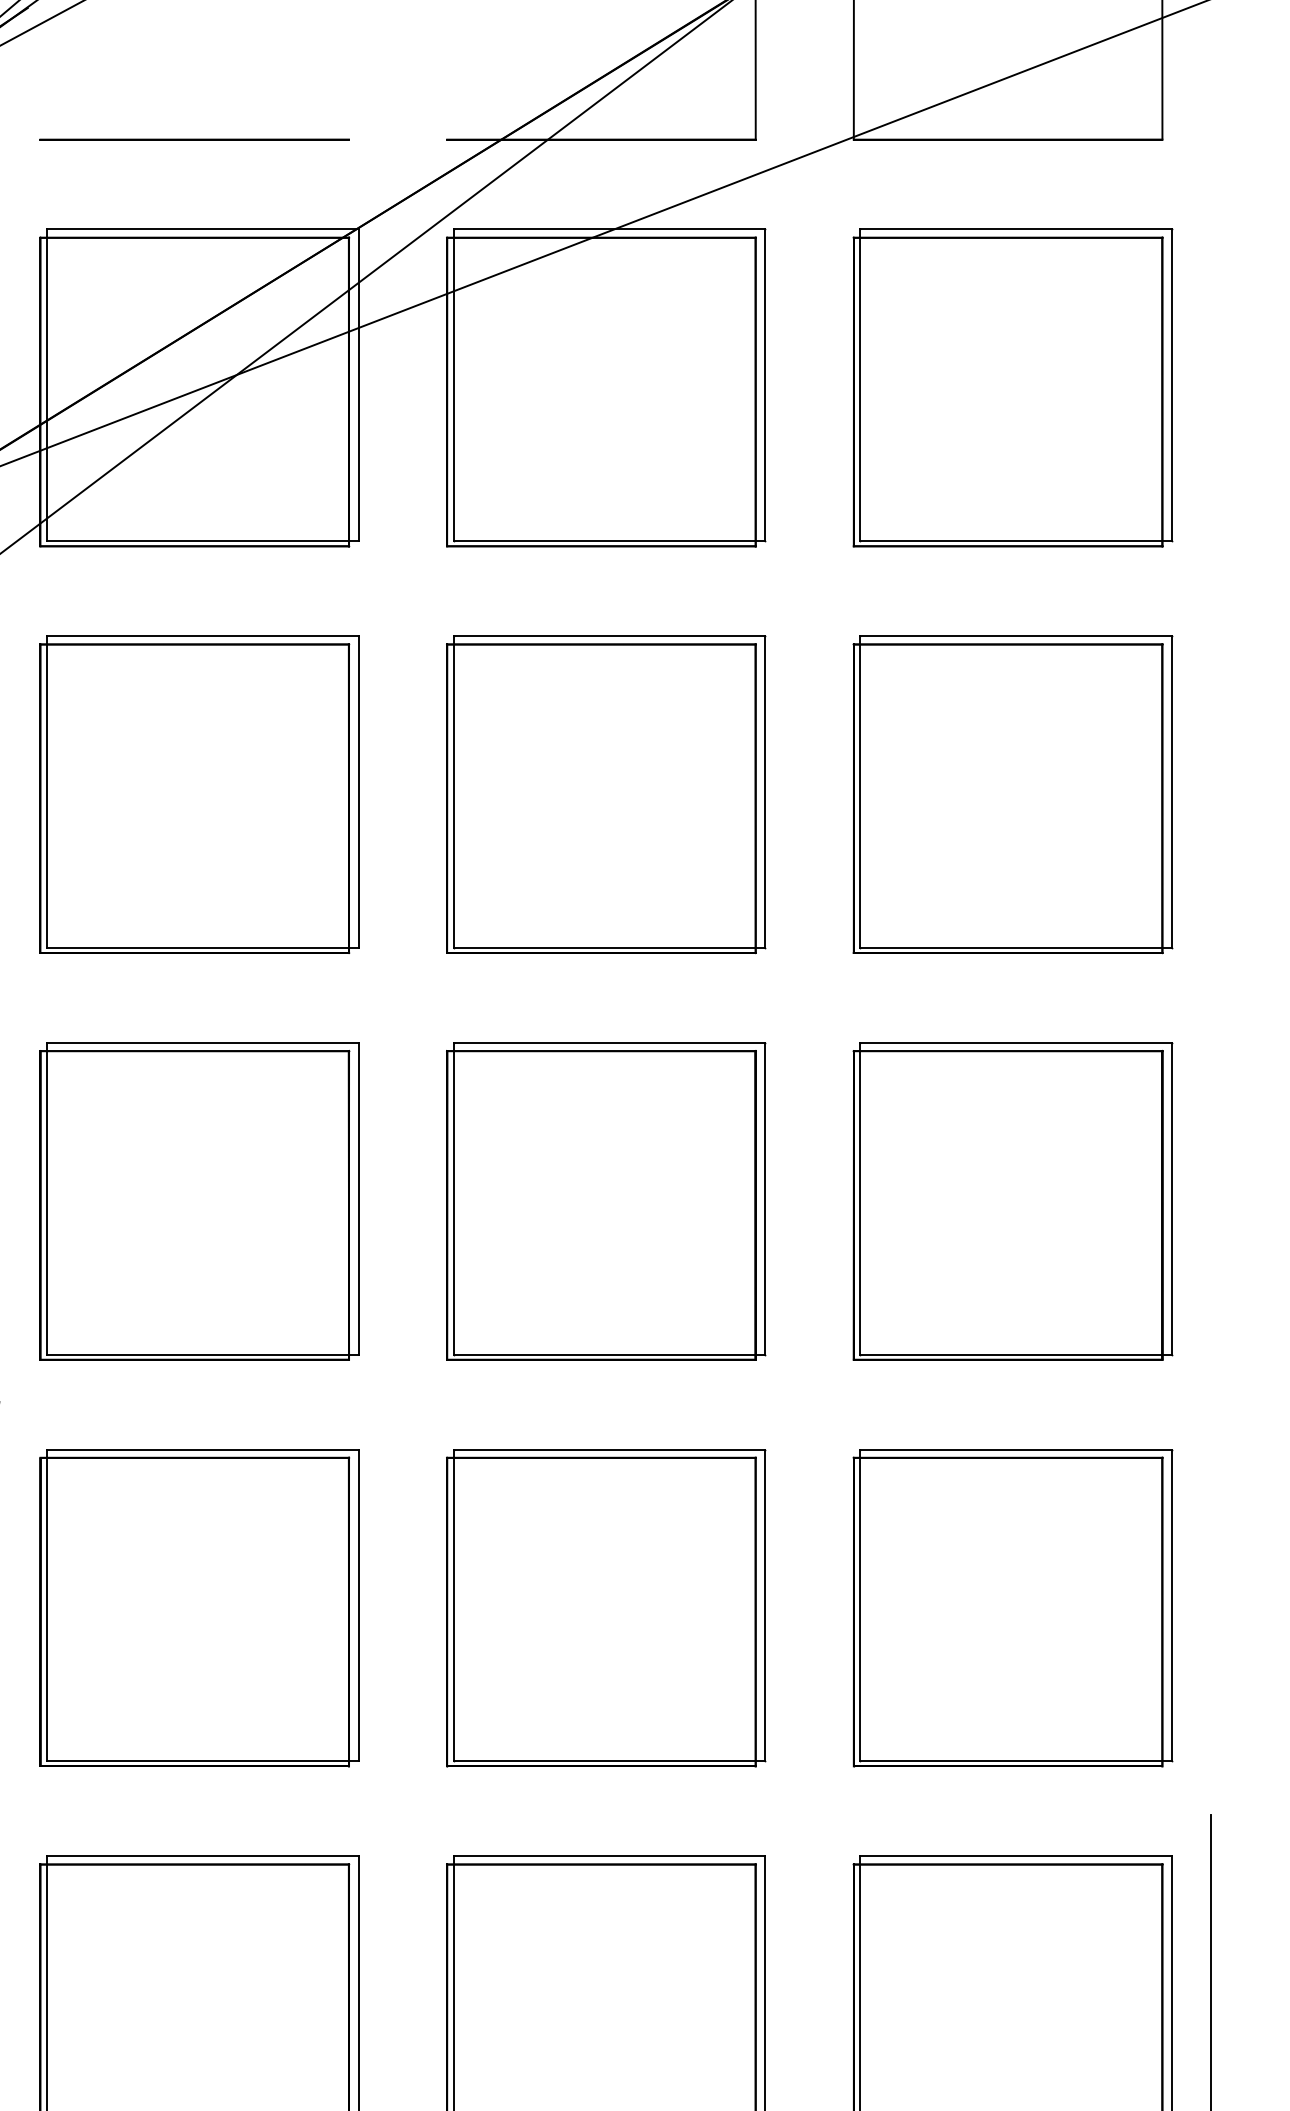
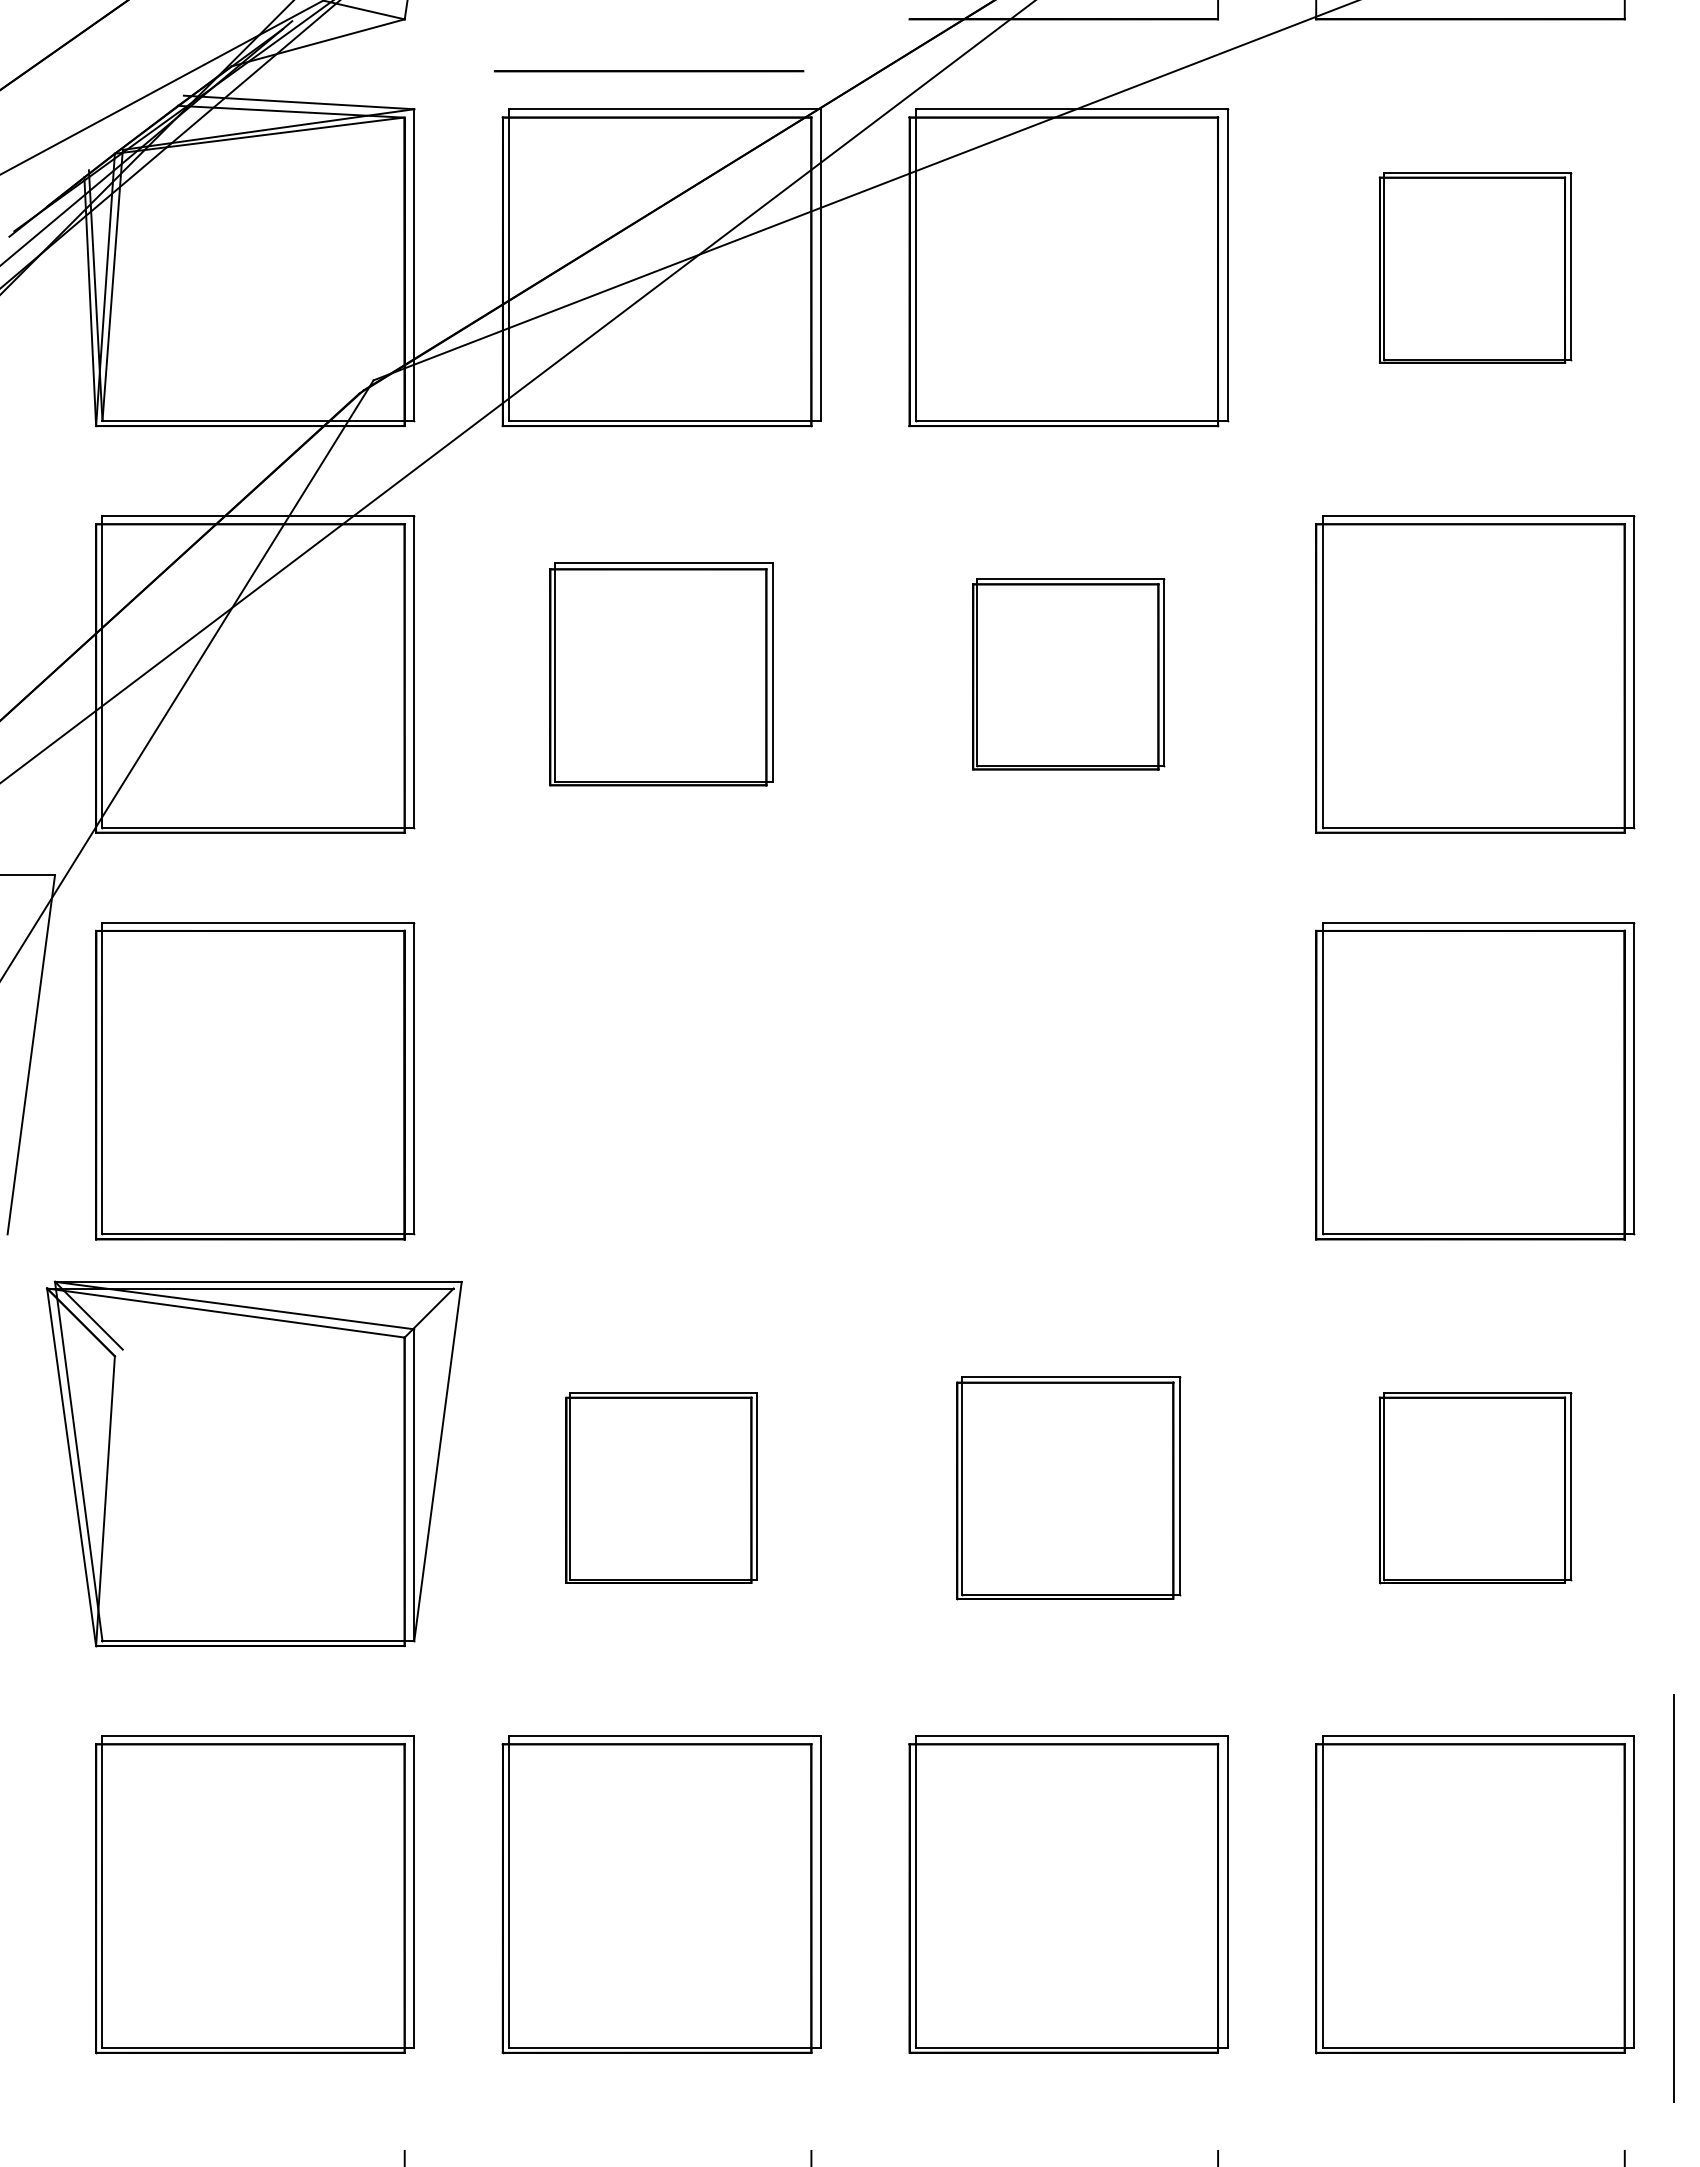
line: (194, 139) -> (648, 71), moved
part: (1013, 387) -> (1475, 267), size x0.6
part: (199, 794) -> (661, 674), size x0.7
part: (606, 794) -> (1068, 674), size x0.6
part: (199, 1201) -> (661, 1081), removed
part: (606, 1201) -> (1068, 1081), removed
part: (199, 1607) -> (661, 1487), size x0.6
part: (606, 1607) -> (1068, 1487), size x0.7
part: (1013, 1607) -> (1475, 1487), size x0.6

